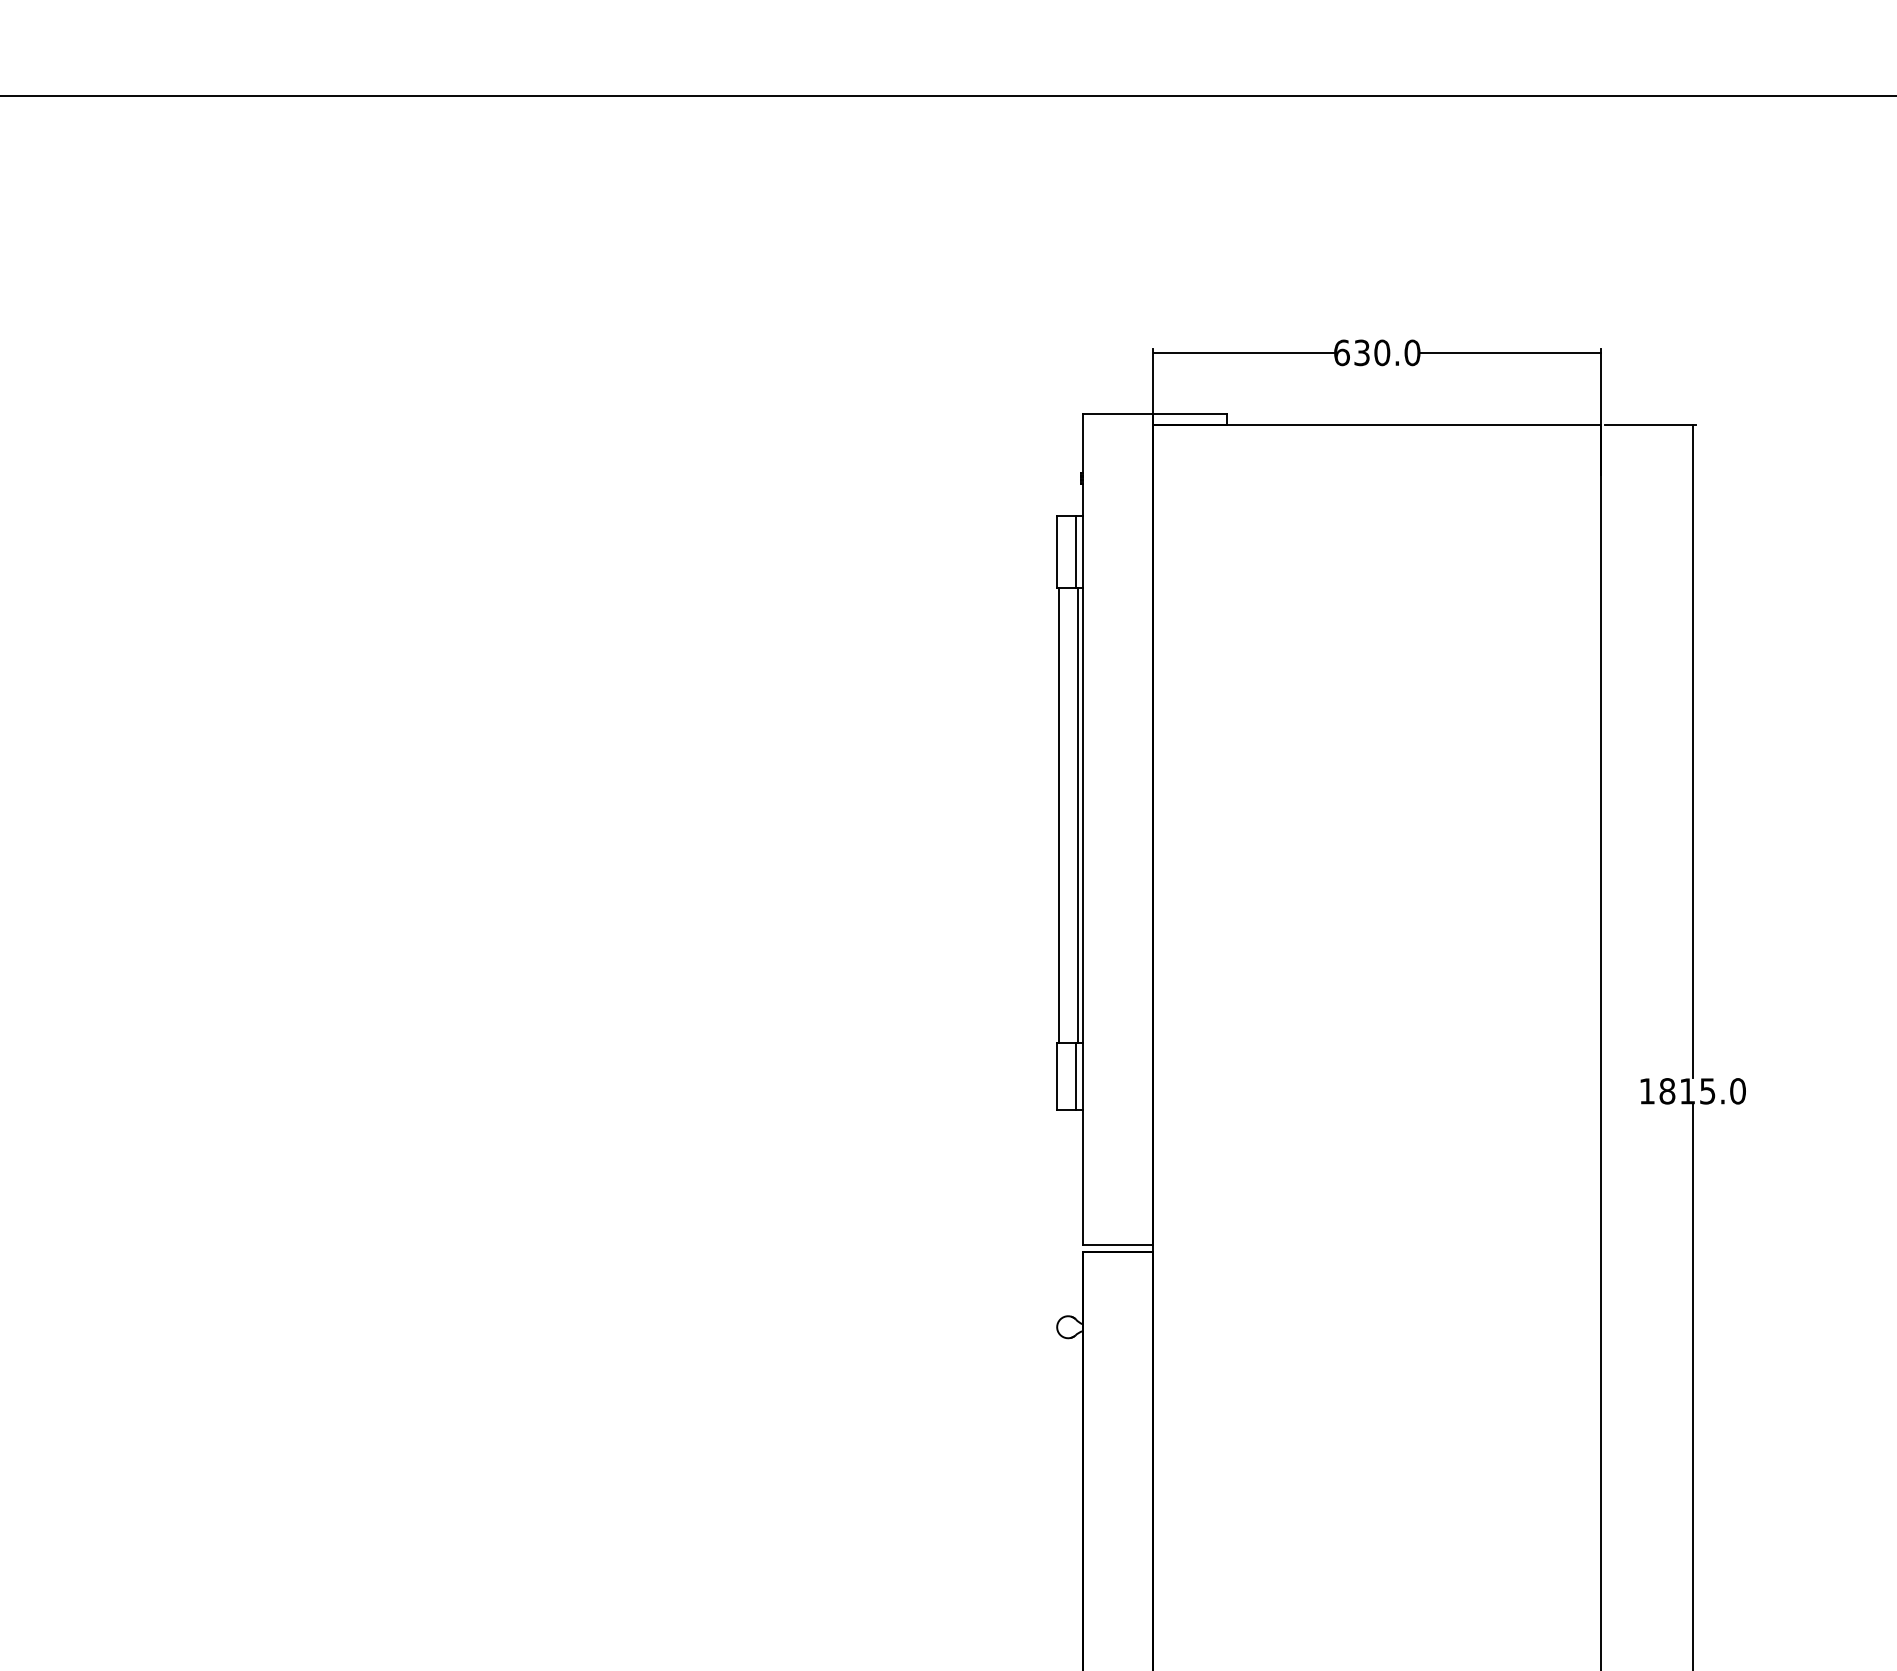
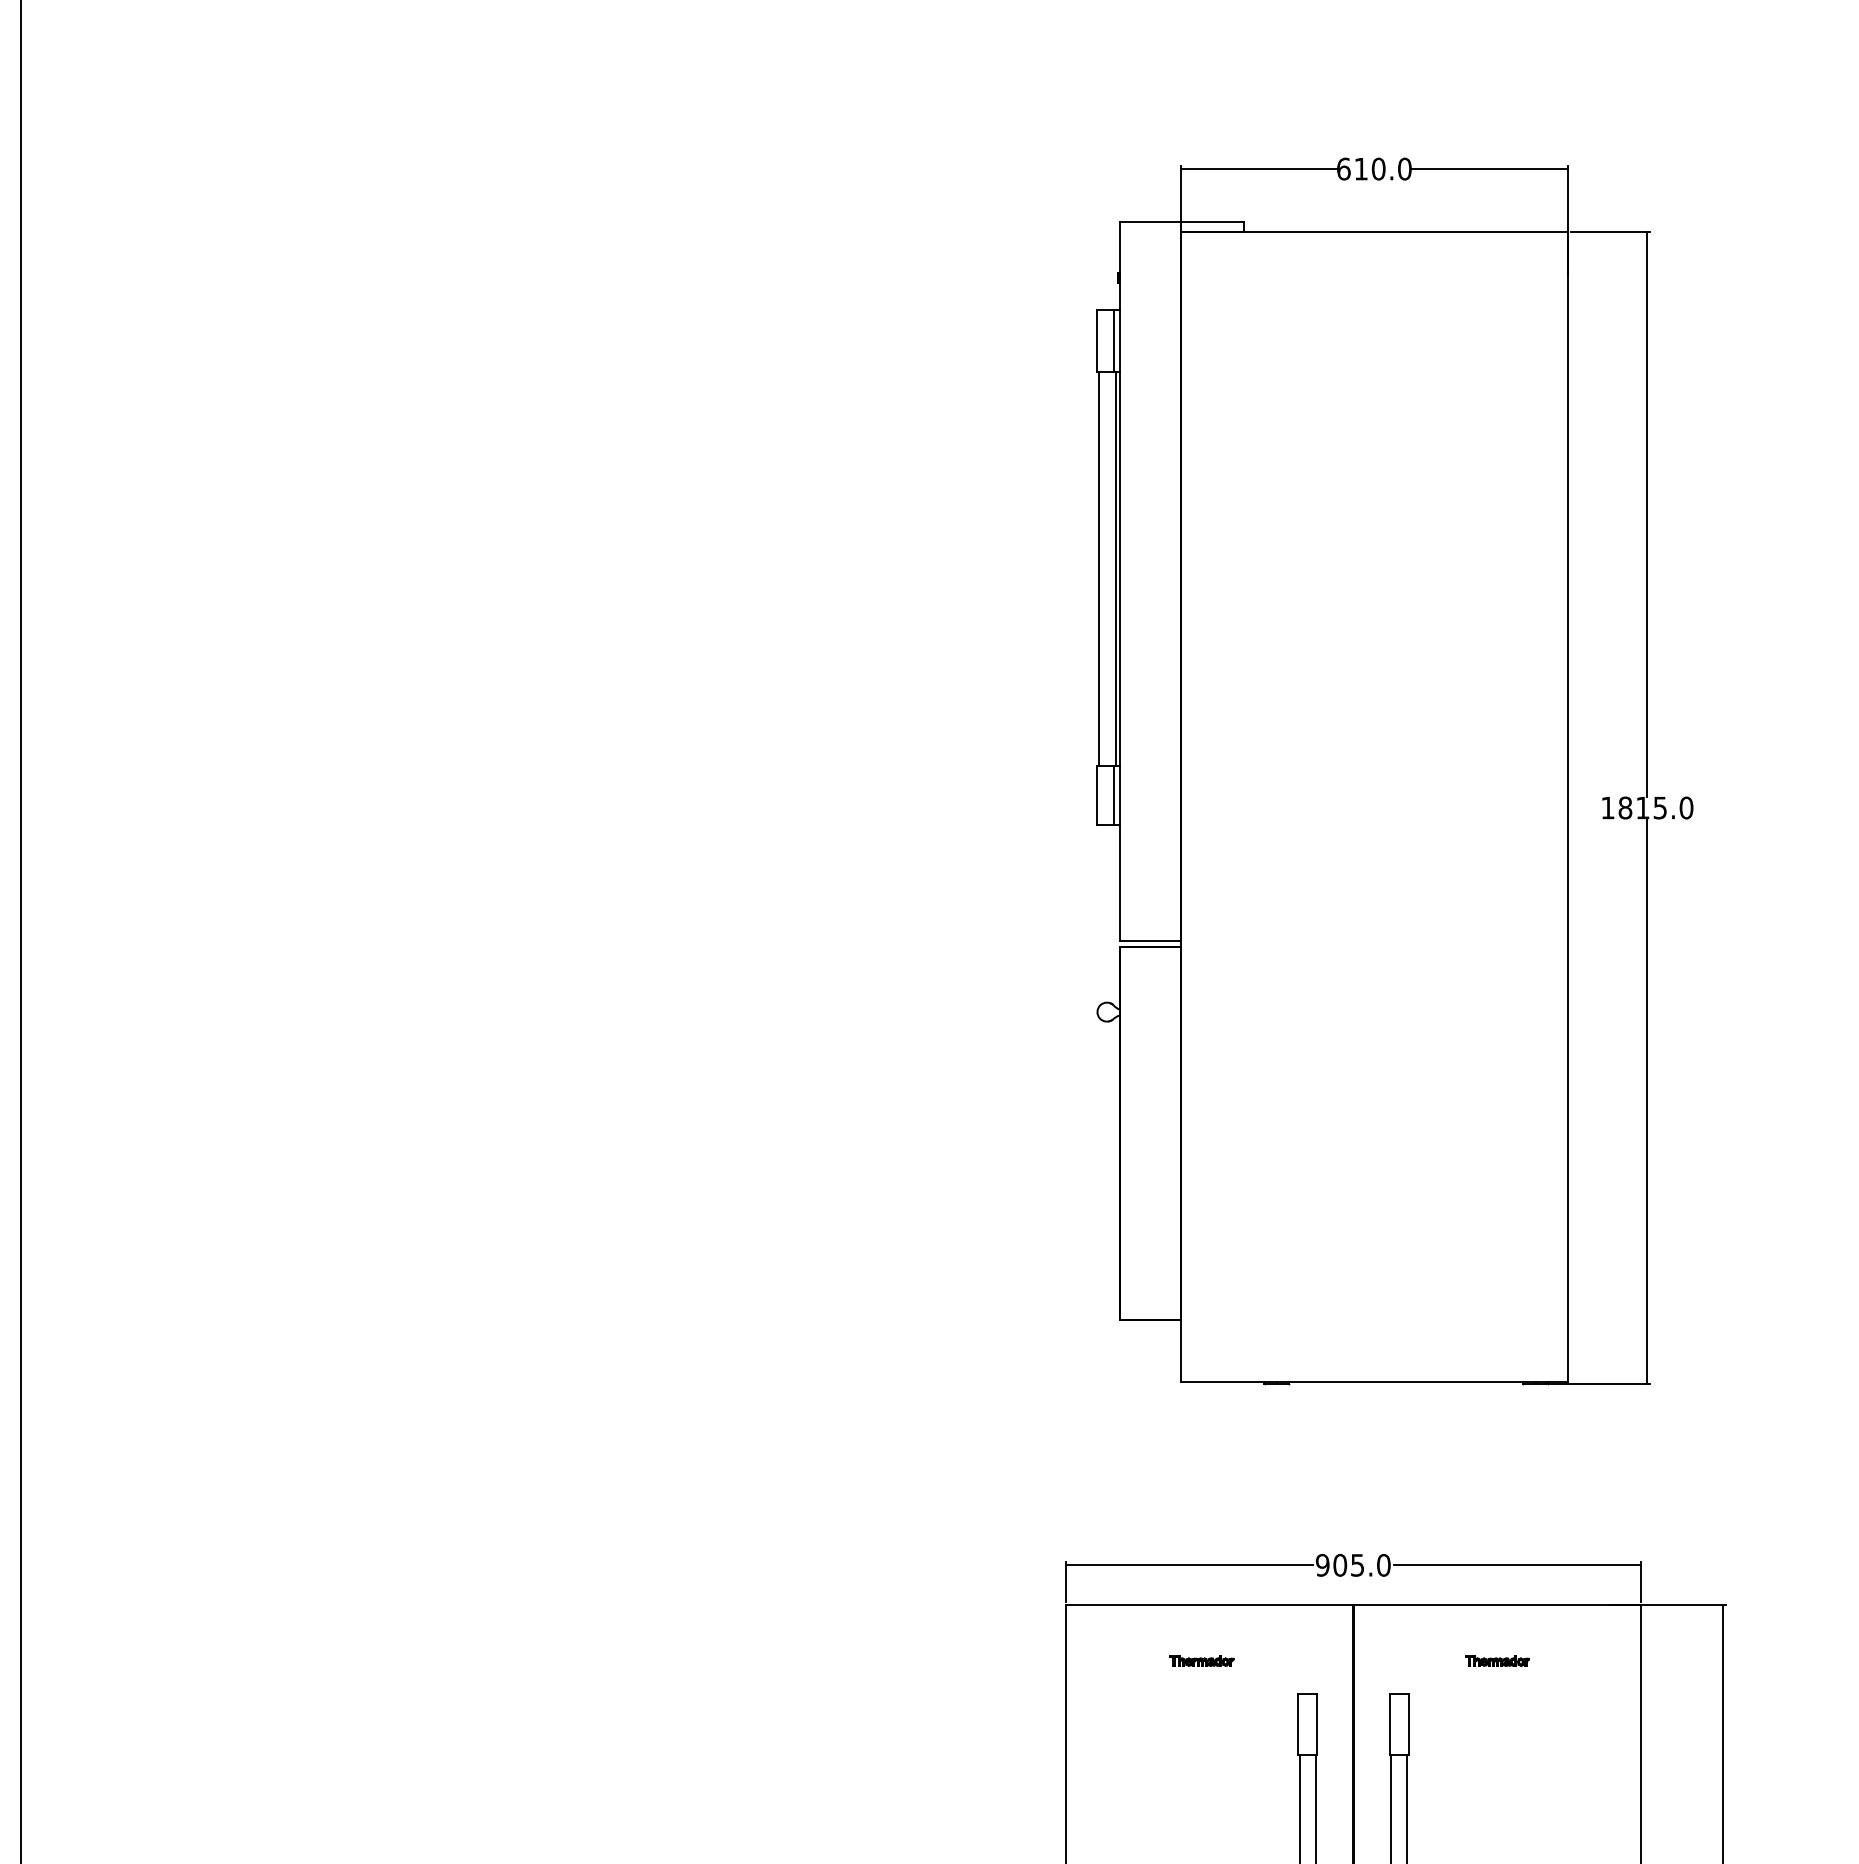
text: (1361, 352) -> (1360, 168), 630.0 -> 610.0

